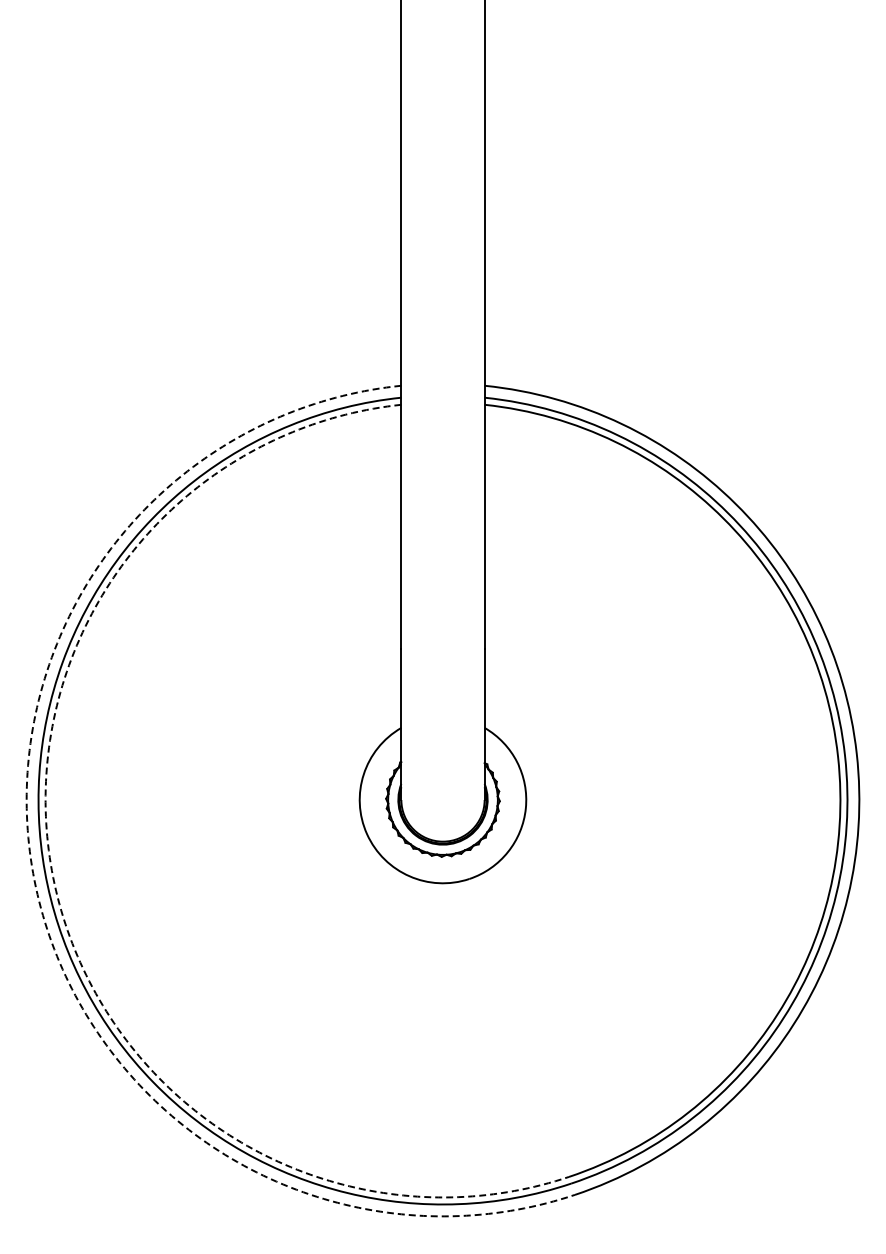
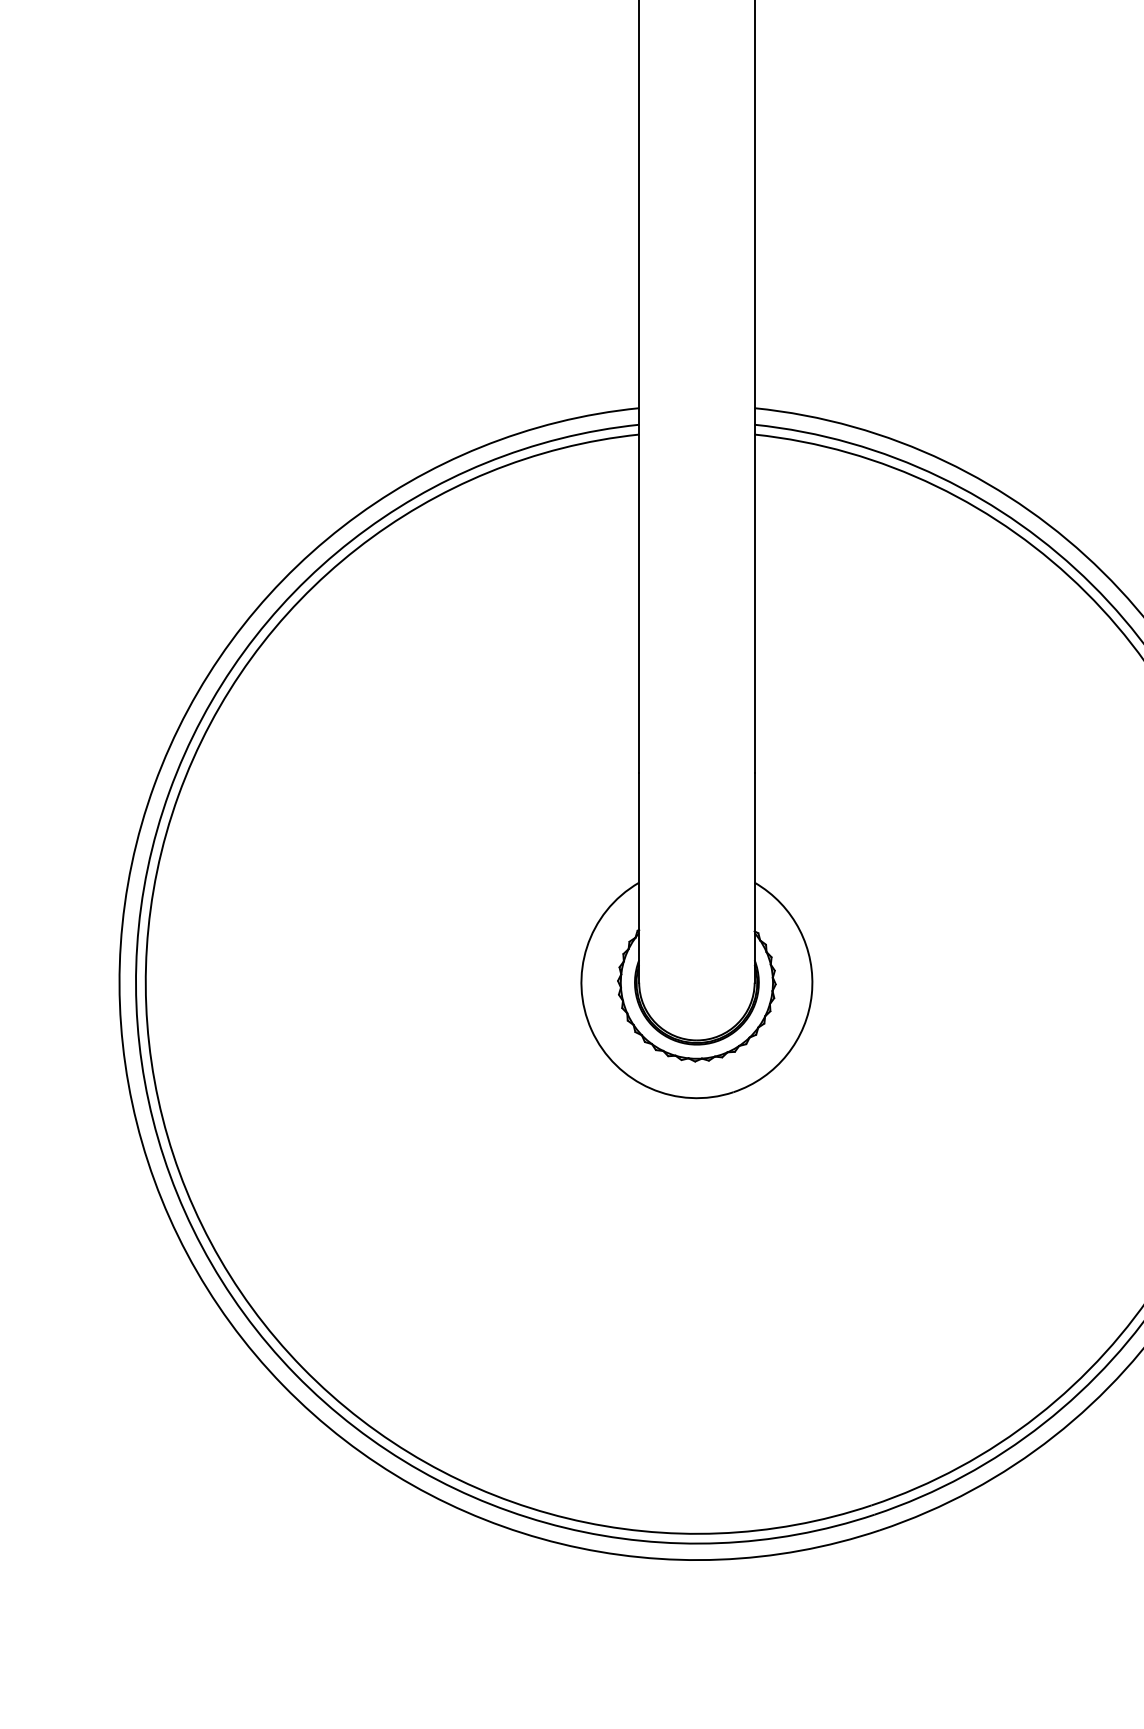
arc: (54, 884) -> (158, 1099), dashed -> solid
arc: (35, 887) -> (131, 1104), dashed -> solid

